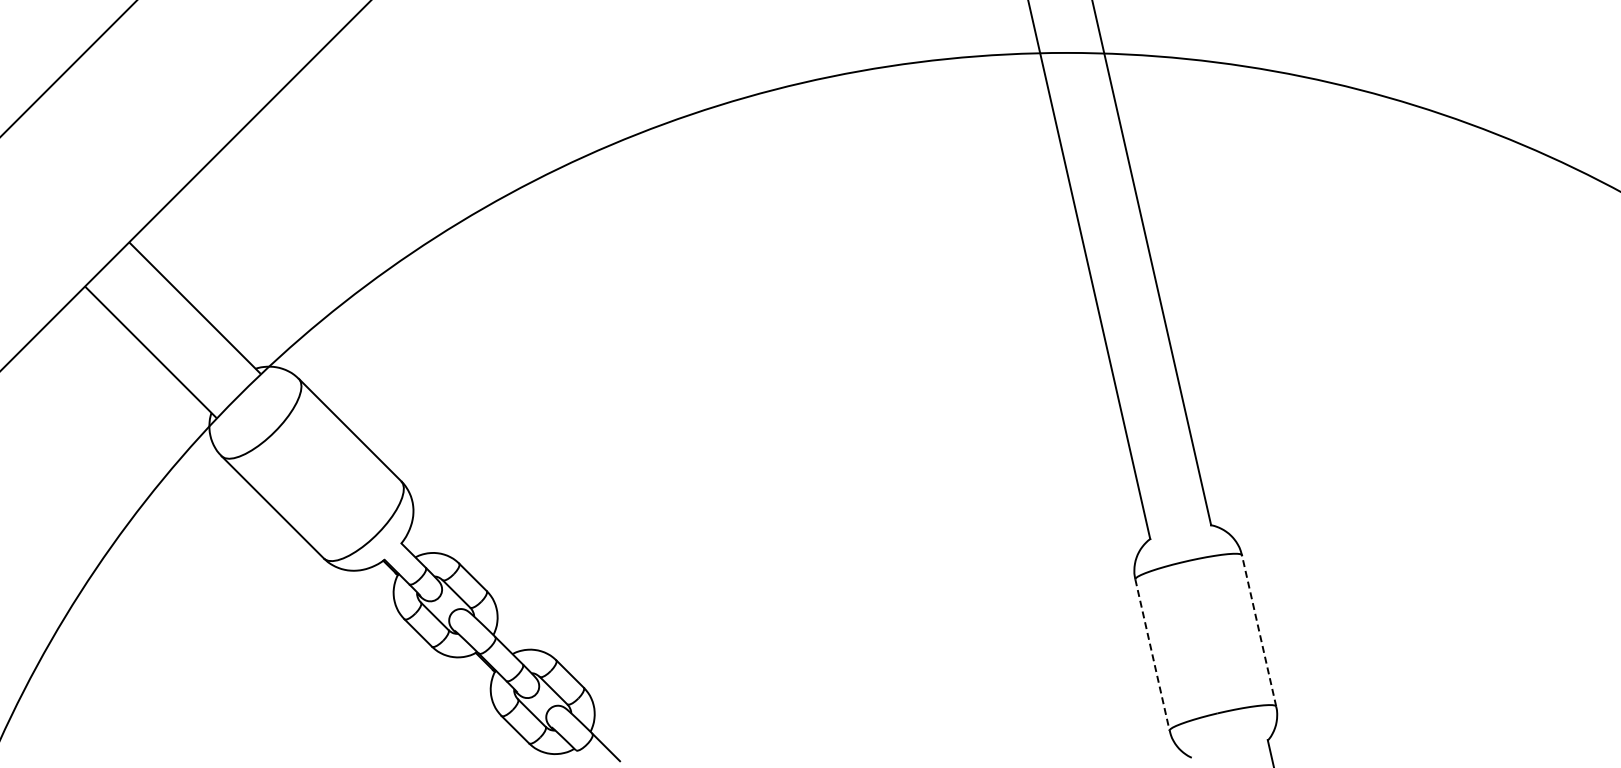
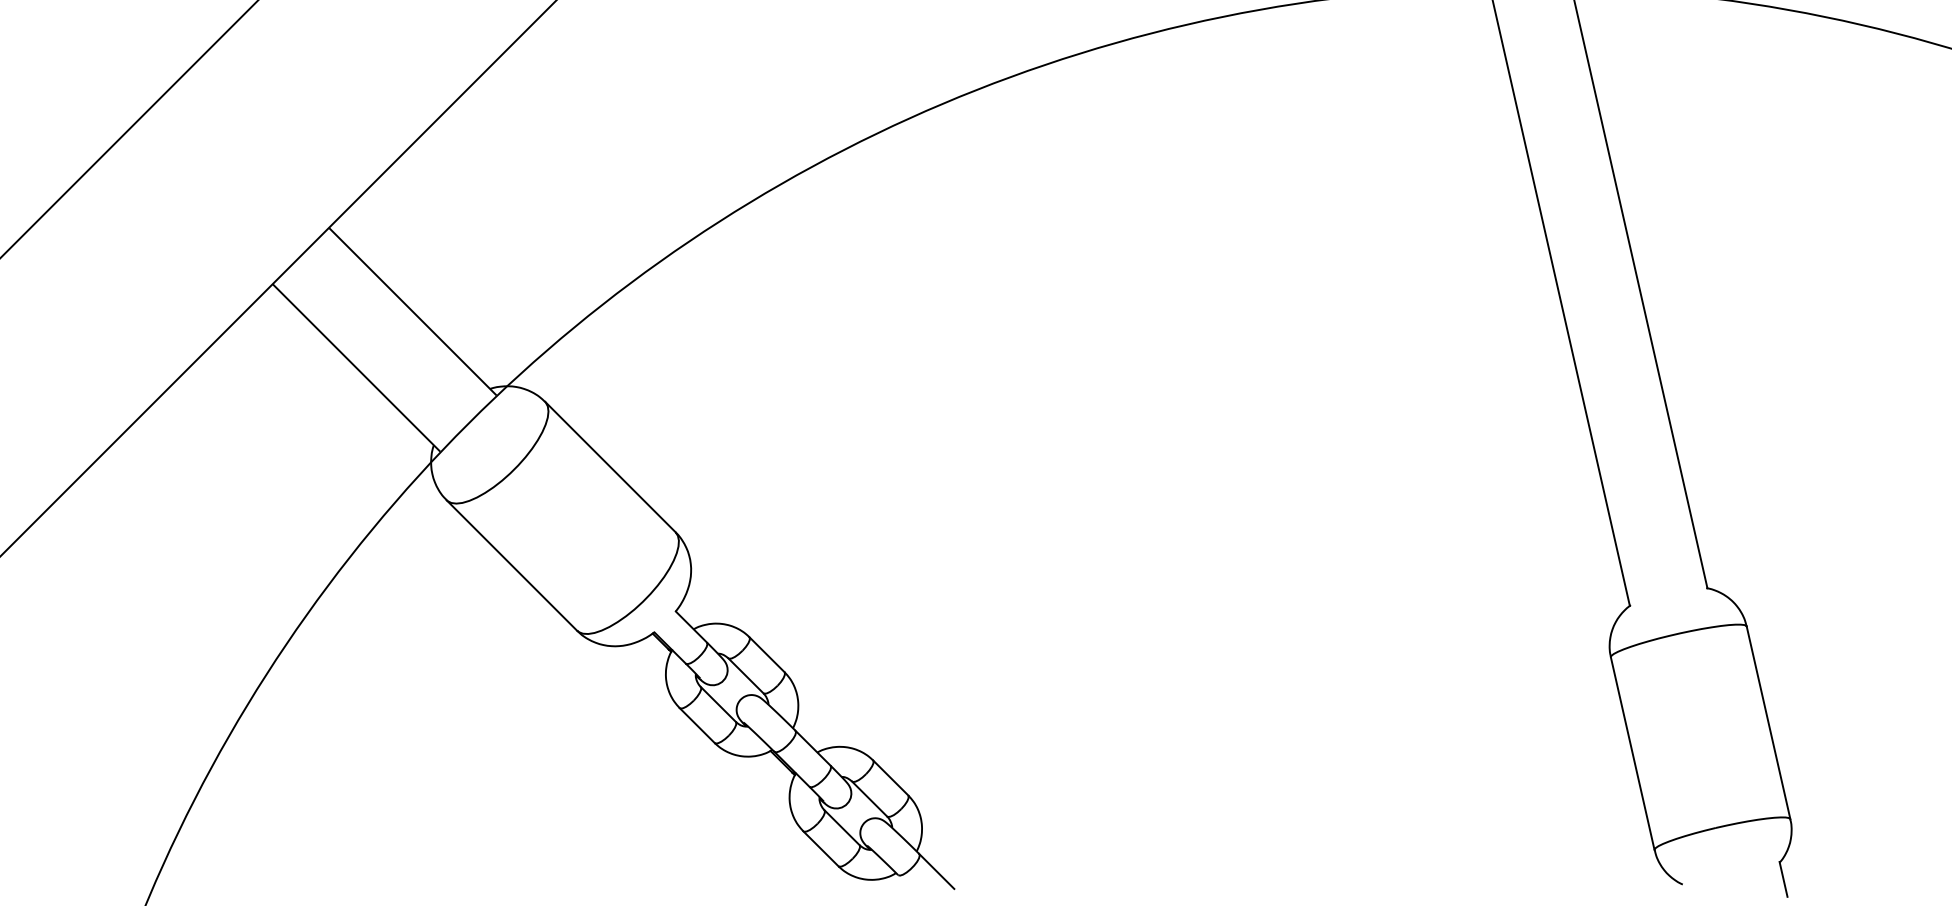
line: (1259, 630) -> (1769, 722), dashed -> solid
line: (1152, 654) -> (1632, 752), dashed -> solid

